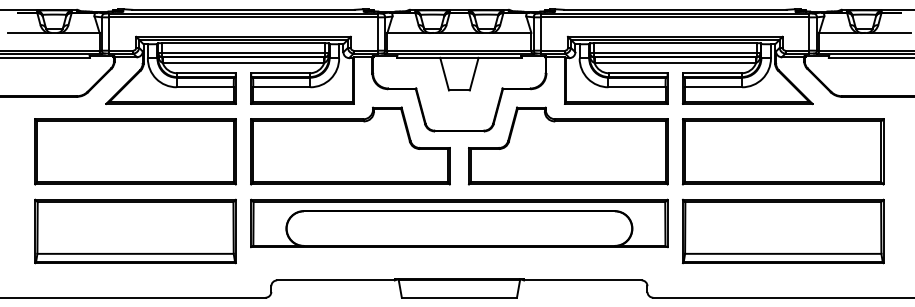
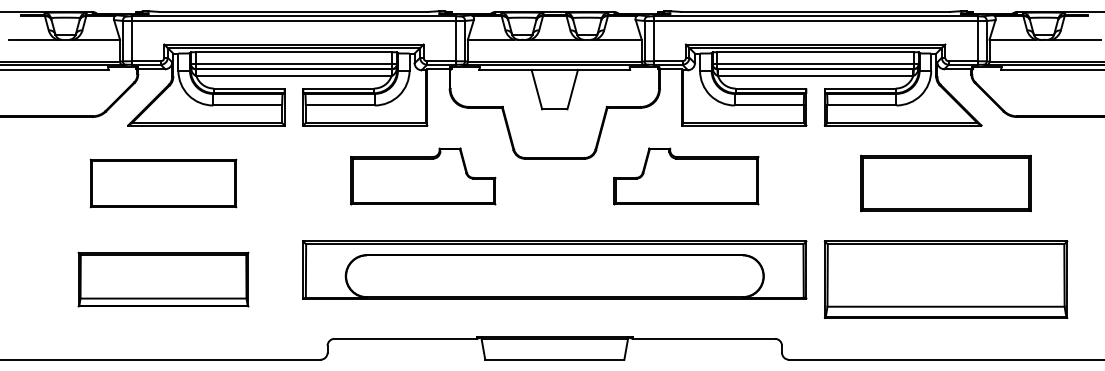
part: (350, 146) -> (423, 176), size x0.6
part: (568, 146) -> (686, 176), size x0.6
part: (135, 151) -> (163, 183), size x0.6
part: (782, 151) -> (945, 183), size x0.7
part: (135, 231) -> (163, 279), size x0.7

